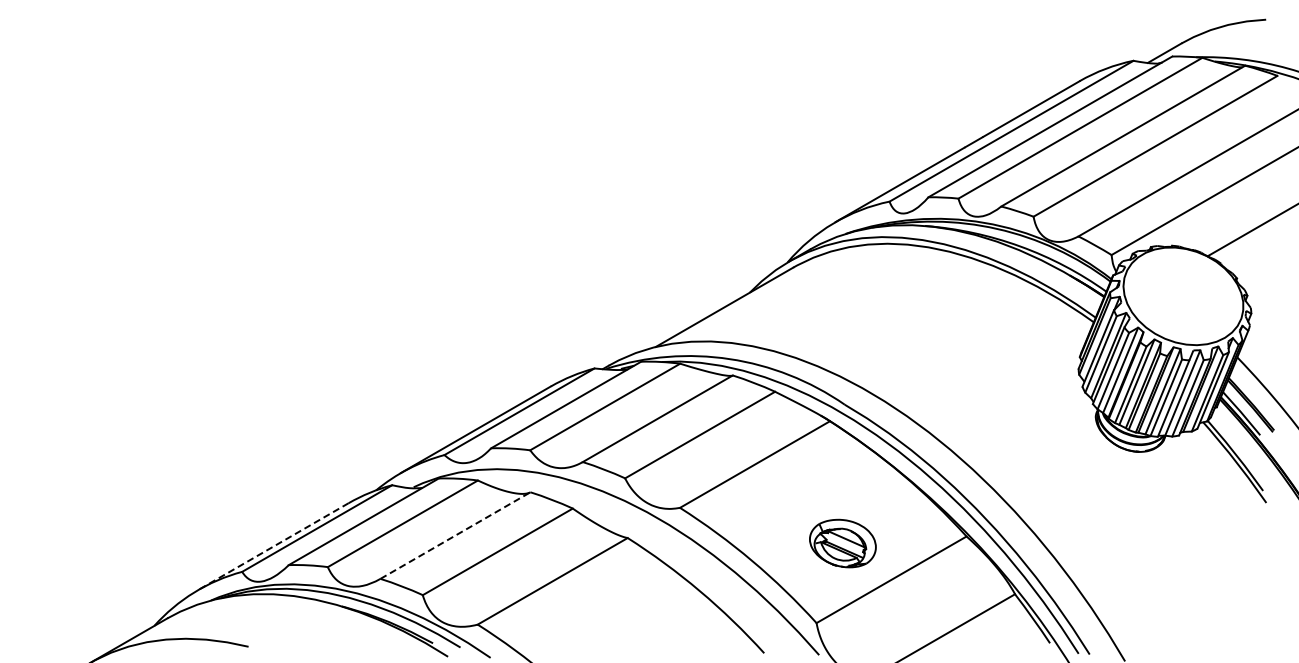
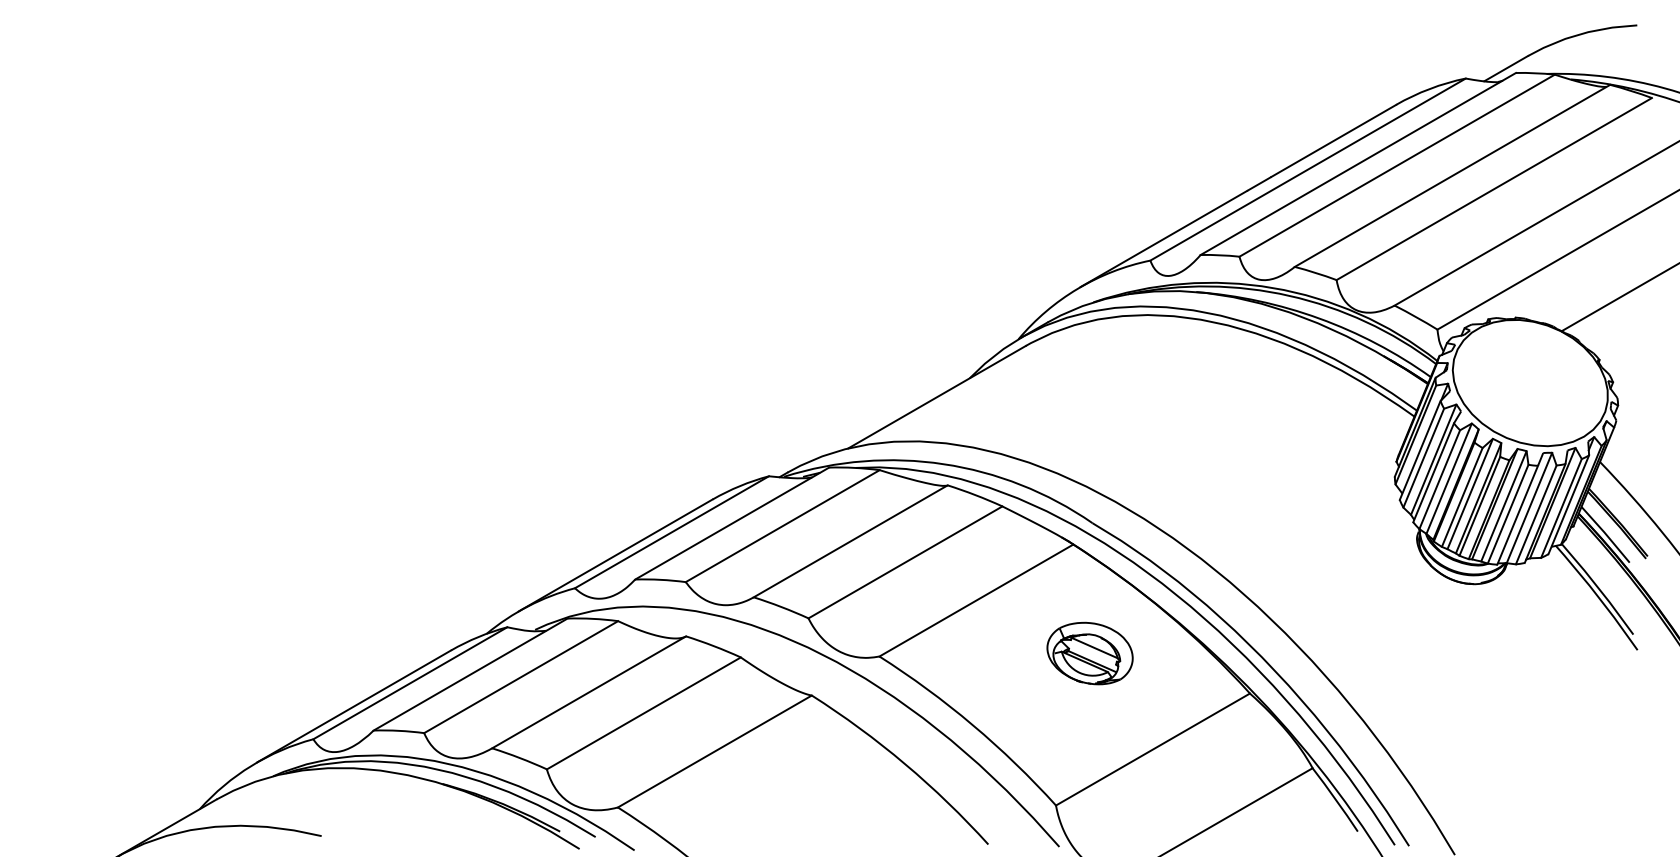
line: (455, 535) -> (589, 692), dashed -> solid
part: (842, 543) -> (1089, 653), moved
line: (273, 546) -> (353, 706), dashed -> solid

